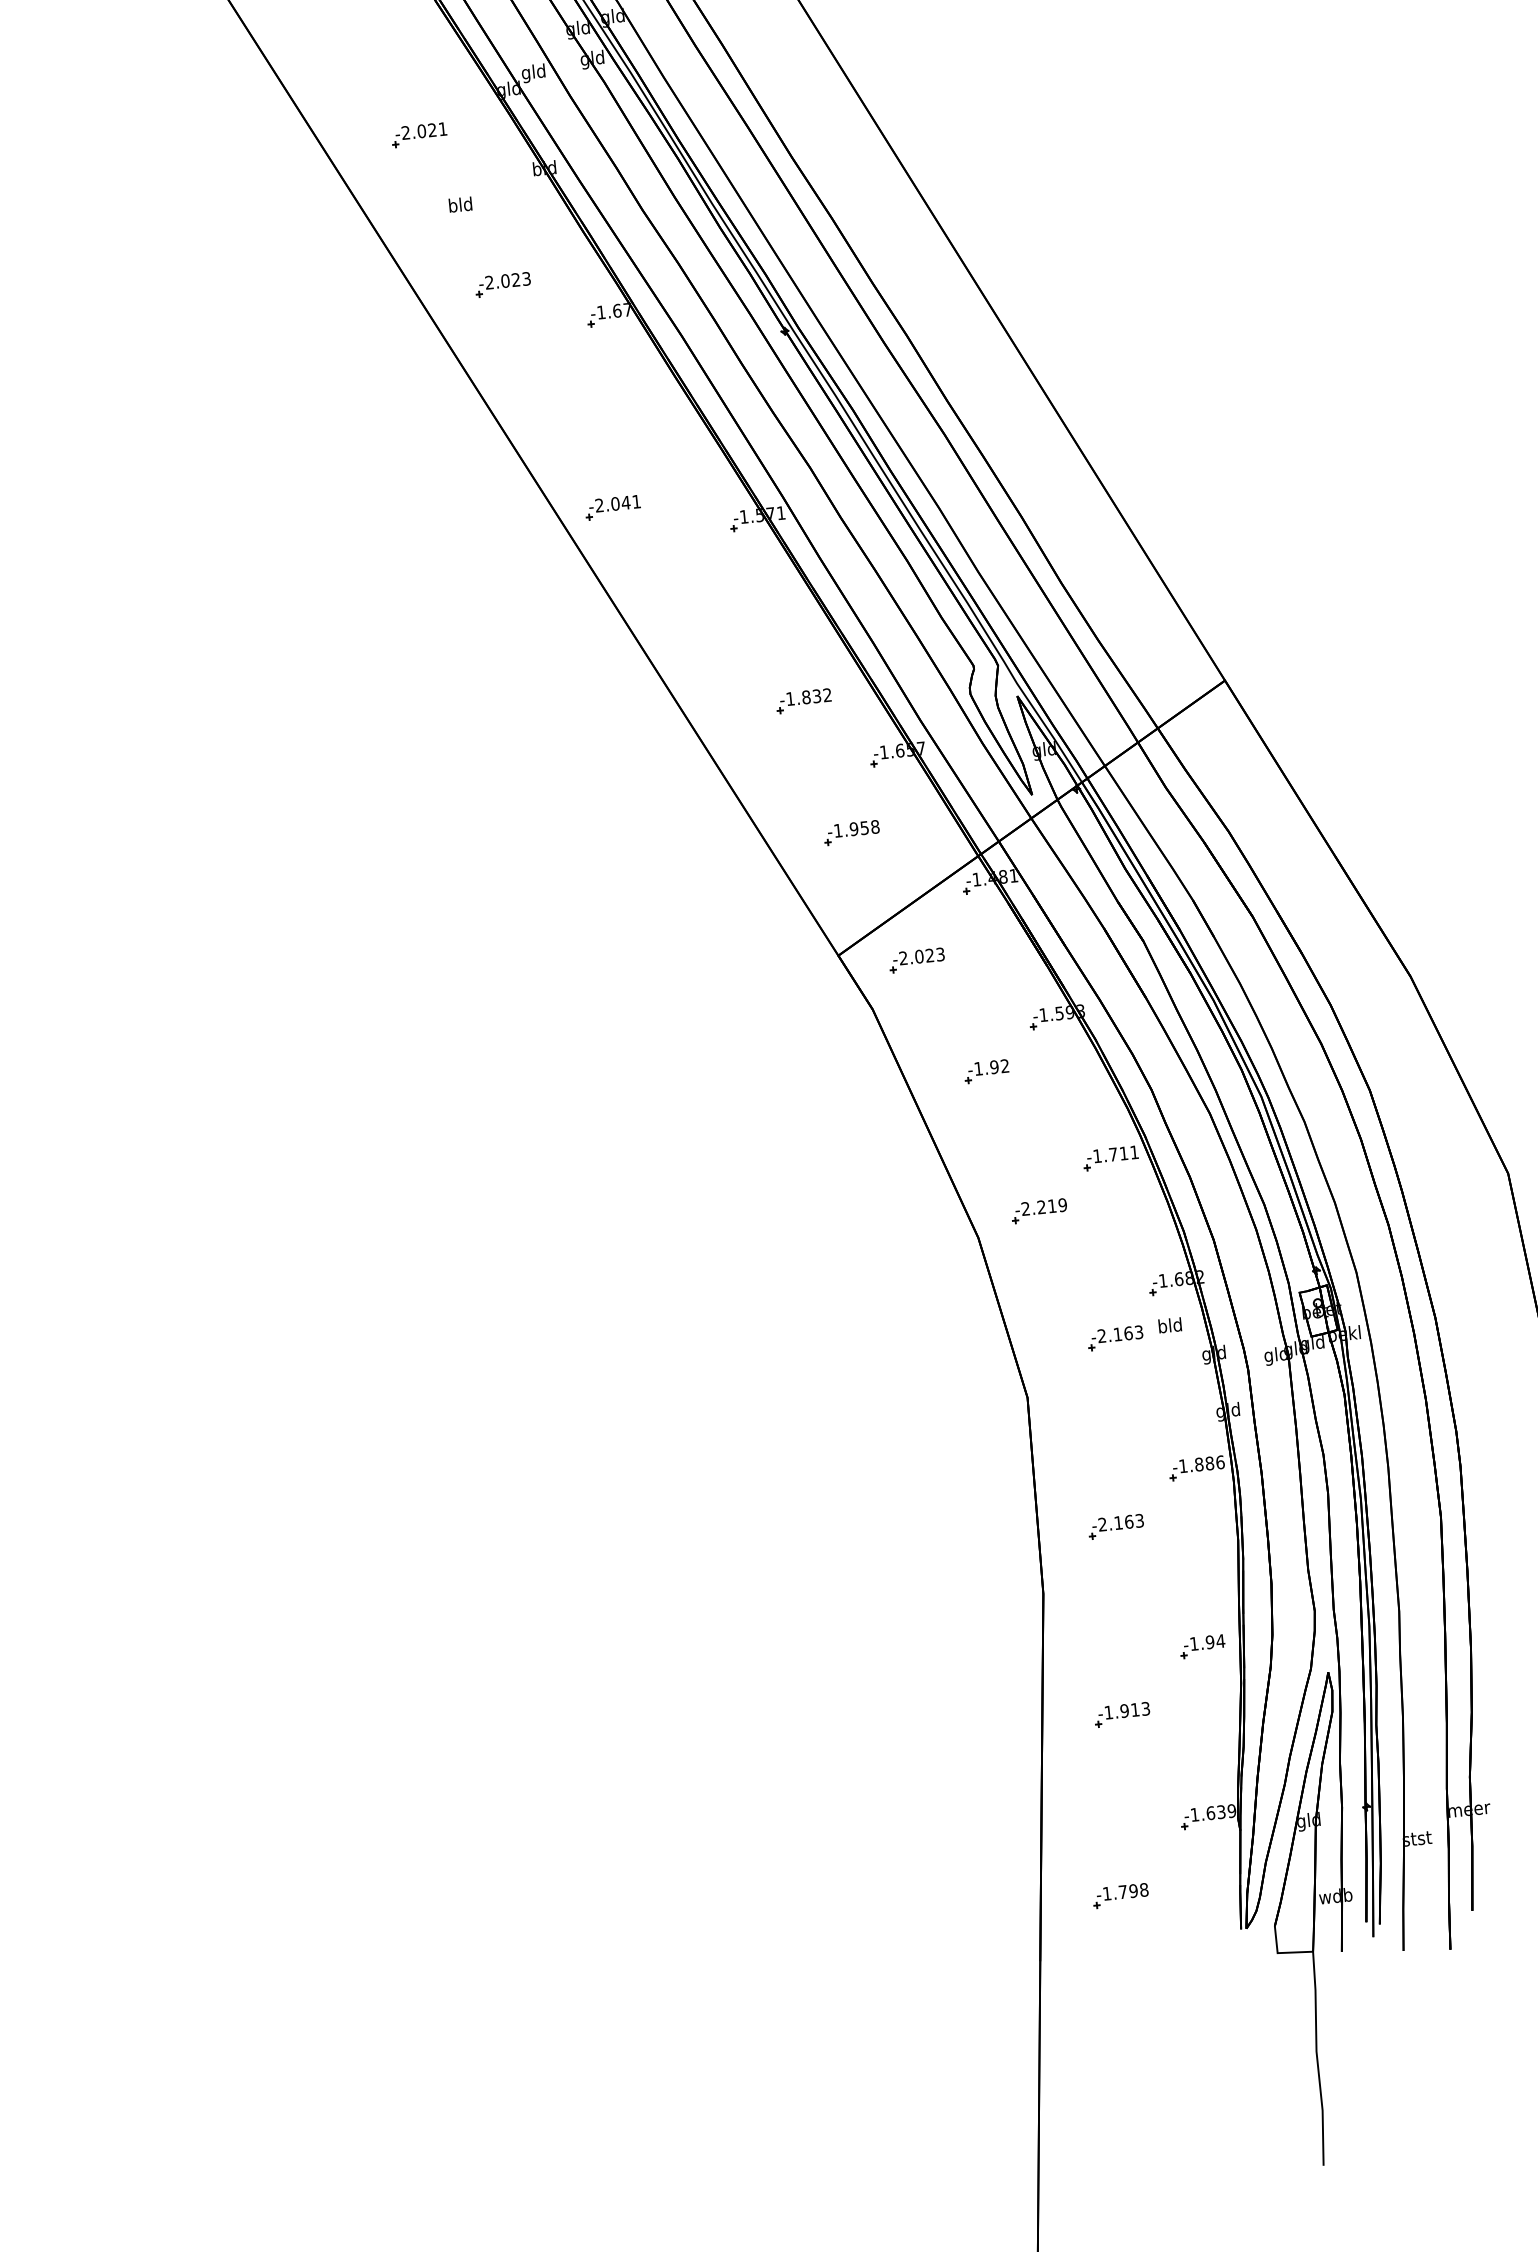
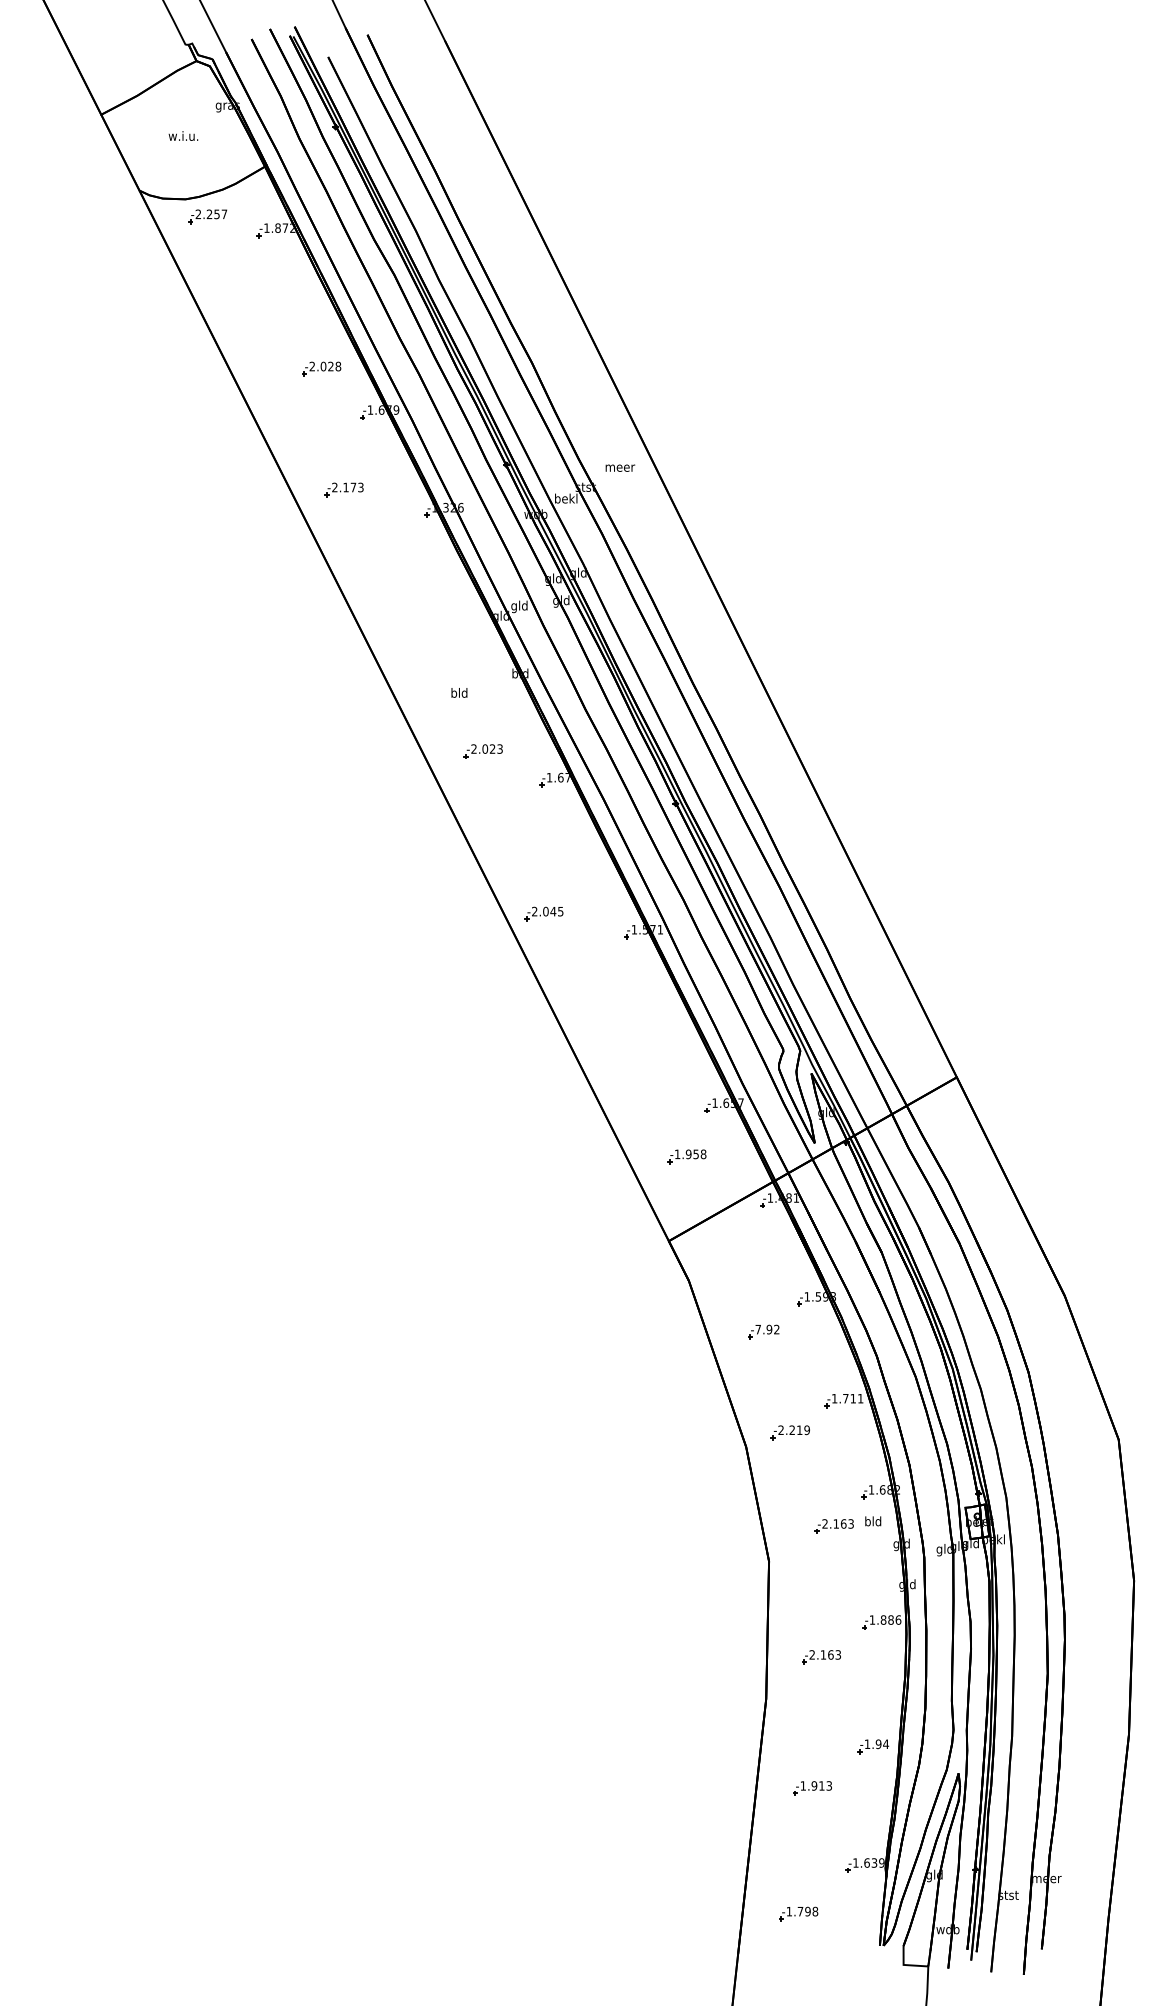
part: (419, 134) -> (435, 641), removed
text: (636, 501) -> (560, 911), -2.041 -> -2.045
part: (803, 700) -> (662, 1061), removed
part: (916, 959) -> (722, 1249), removed
text: (977, 1068) -> (757, 1329), -1.92 -> -7.92

